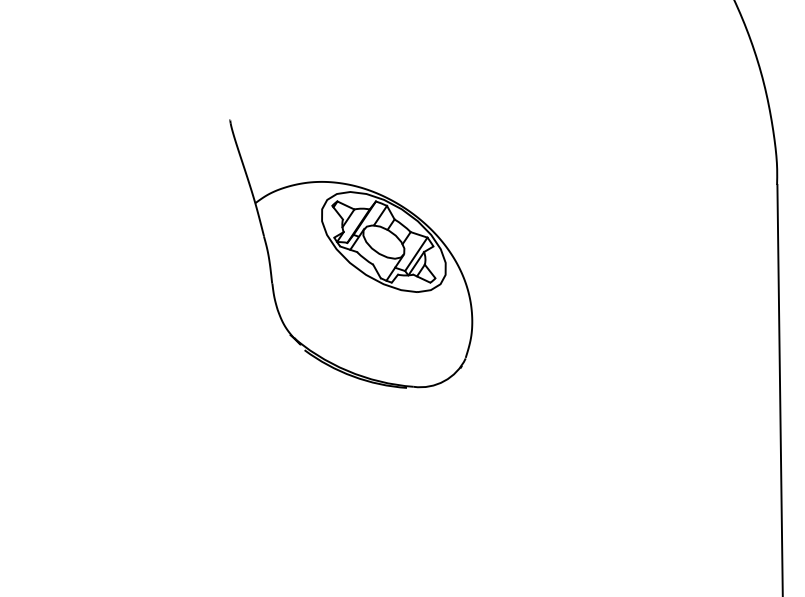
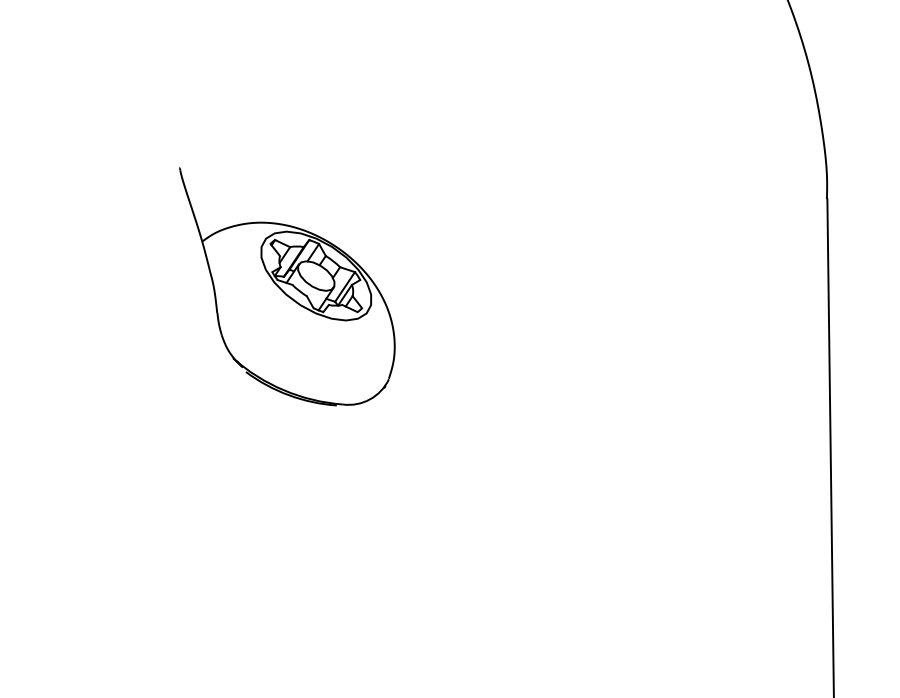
part: (351, 253) -> (287, 286), size x0.7

